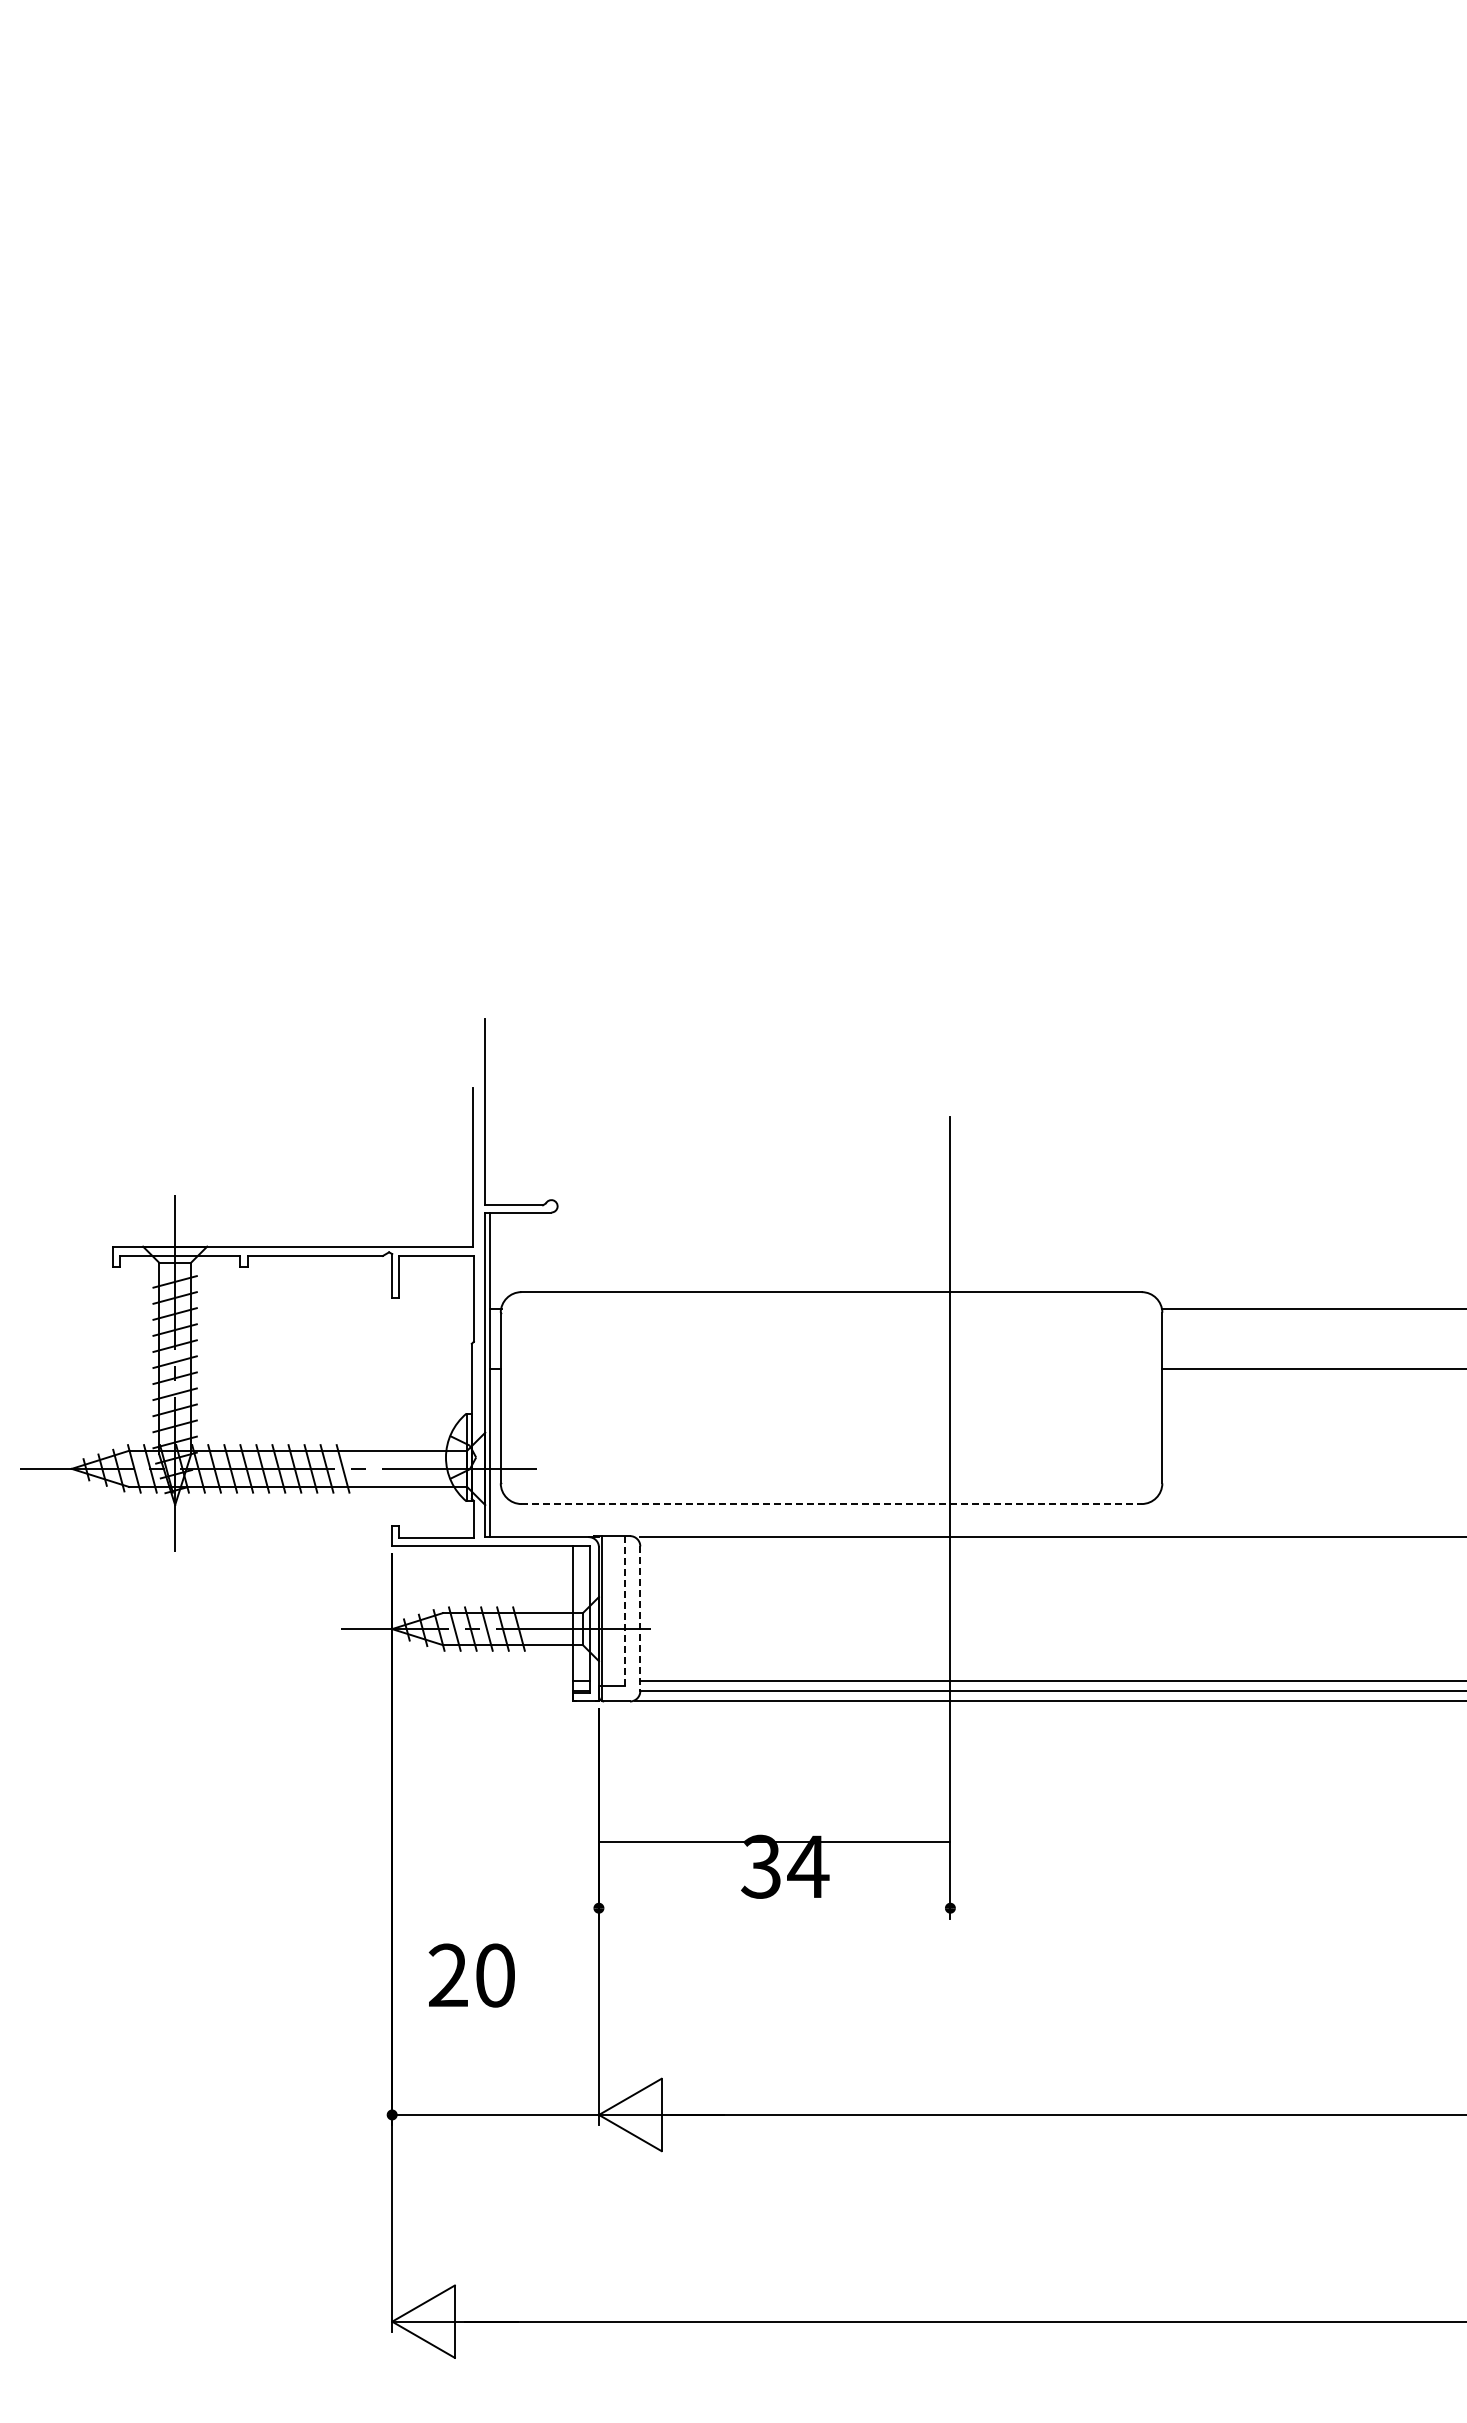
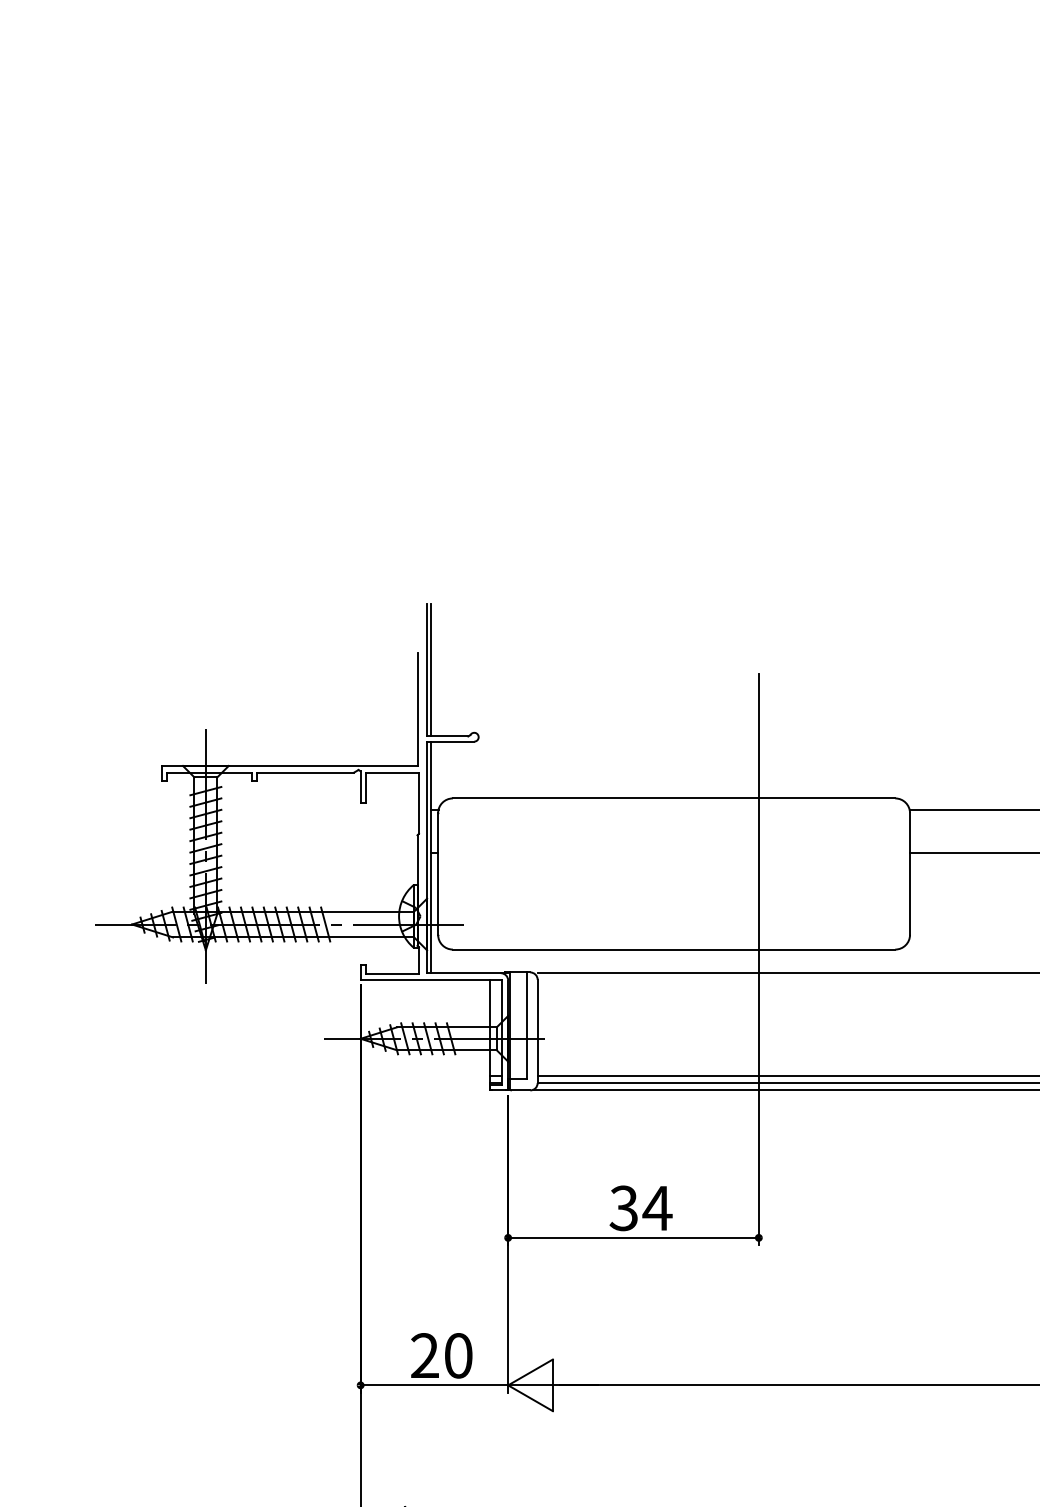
line: (490, 1112) -> (430, 670), added
line: (832, 1504) -> (674, 949), dashed -> solid
line: (624, 1611) -> (526, 1026), dashed -> solid
line: (640, 1619) -> (537, 1031), dashed -> solid
line: (774, 1842) -> (633, 1238), moved
text: (471, 1975) -> (441, 1355), moved

